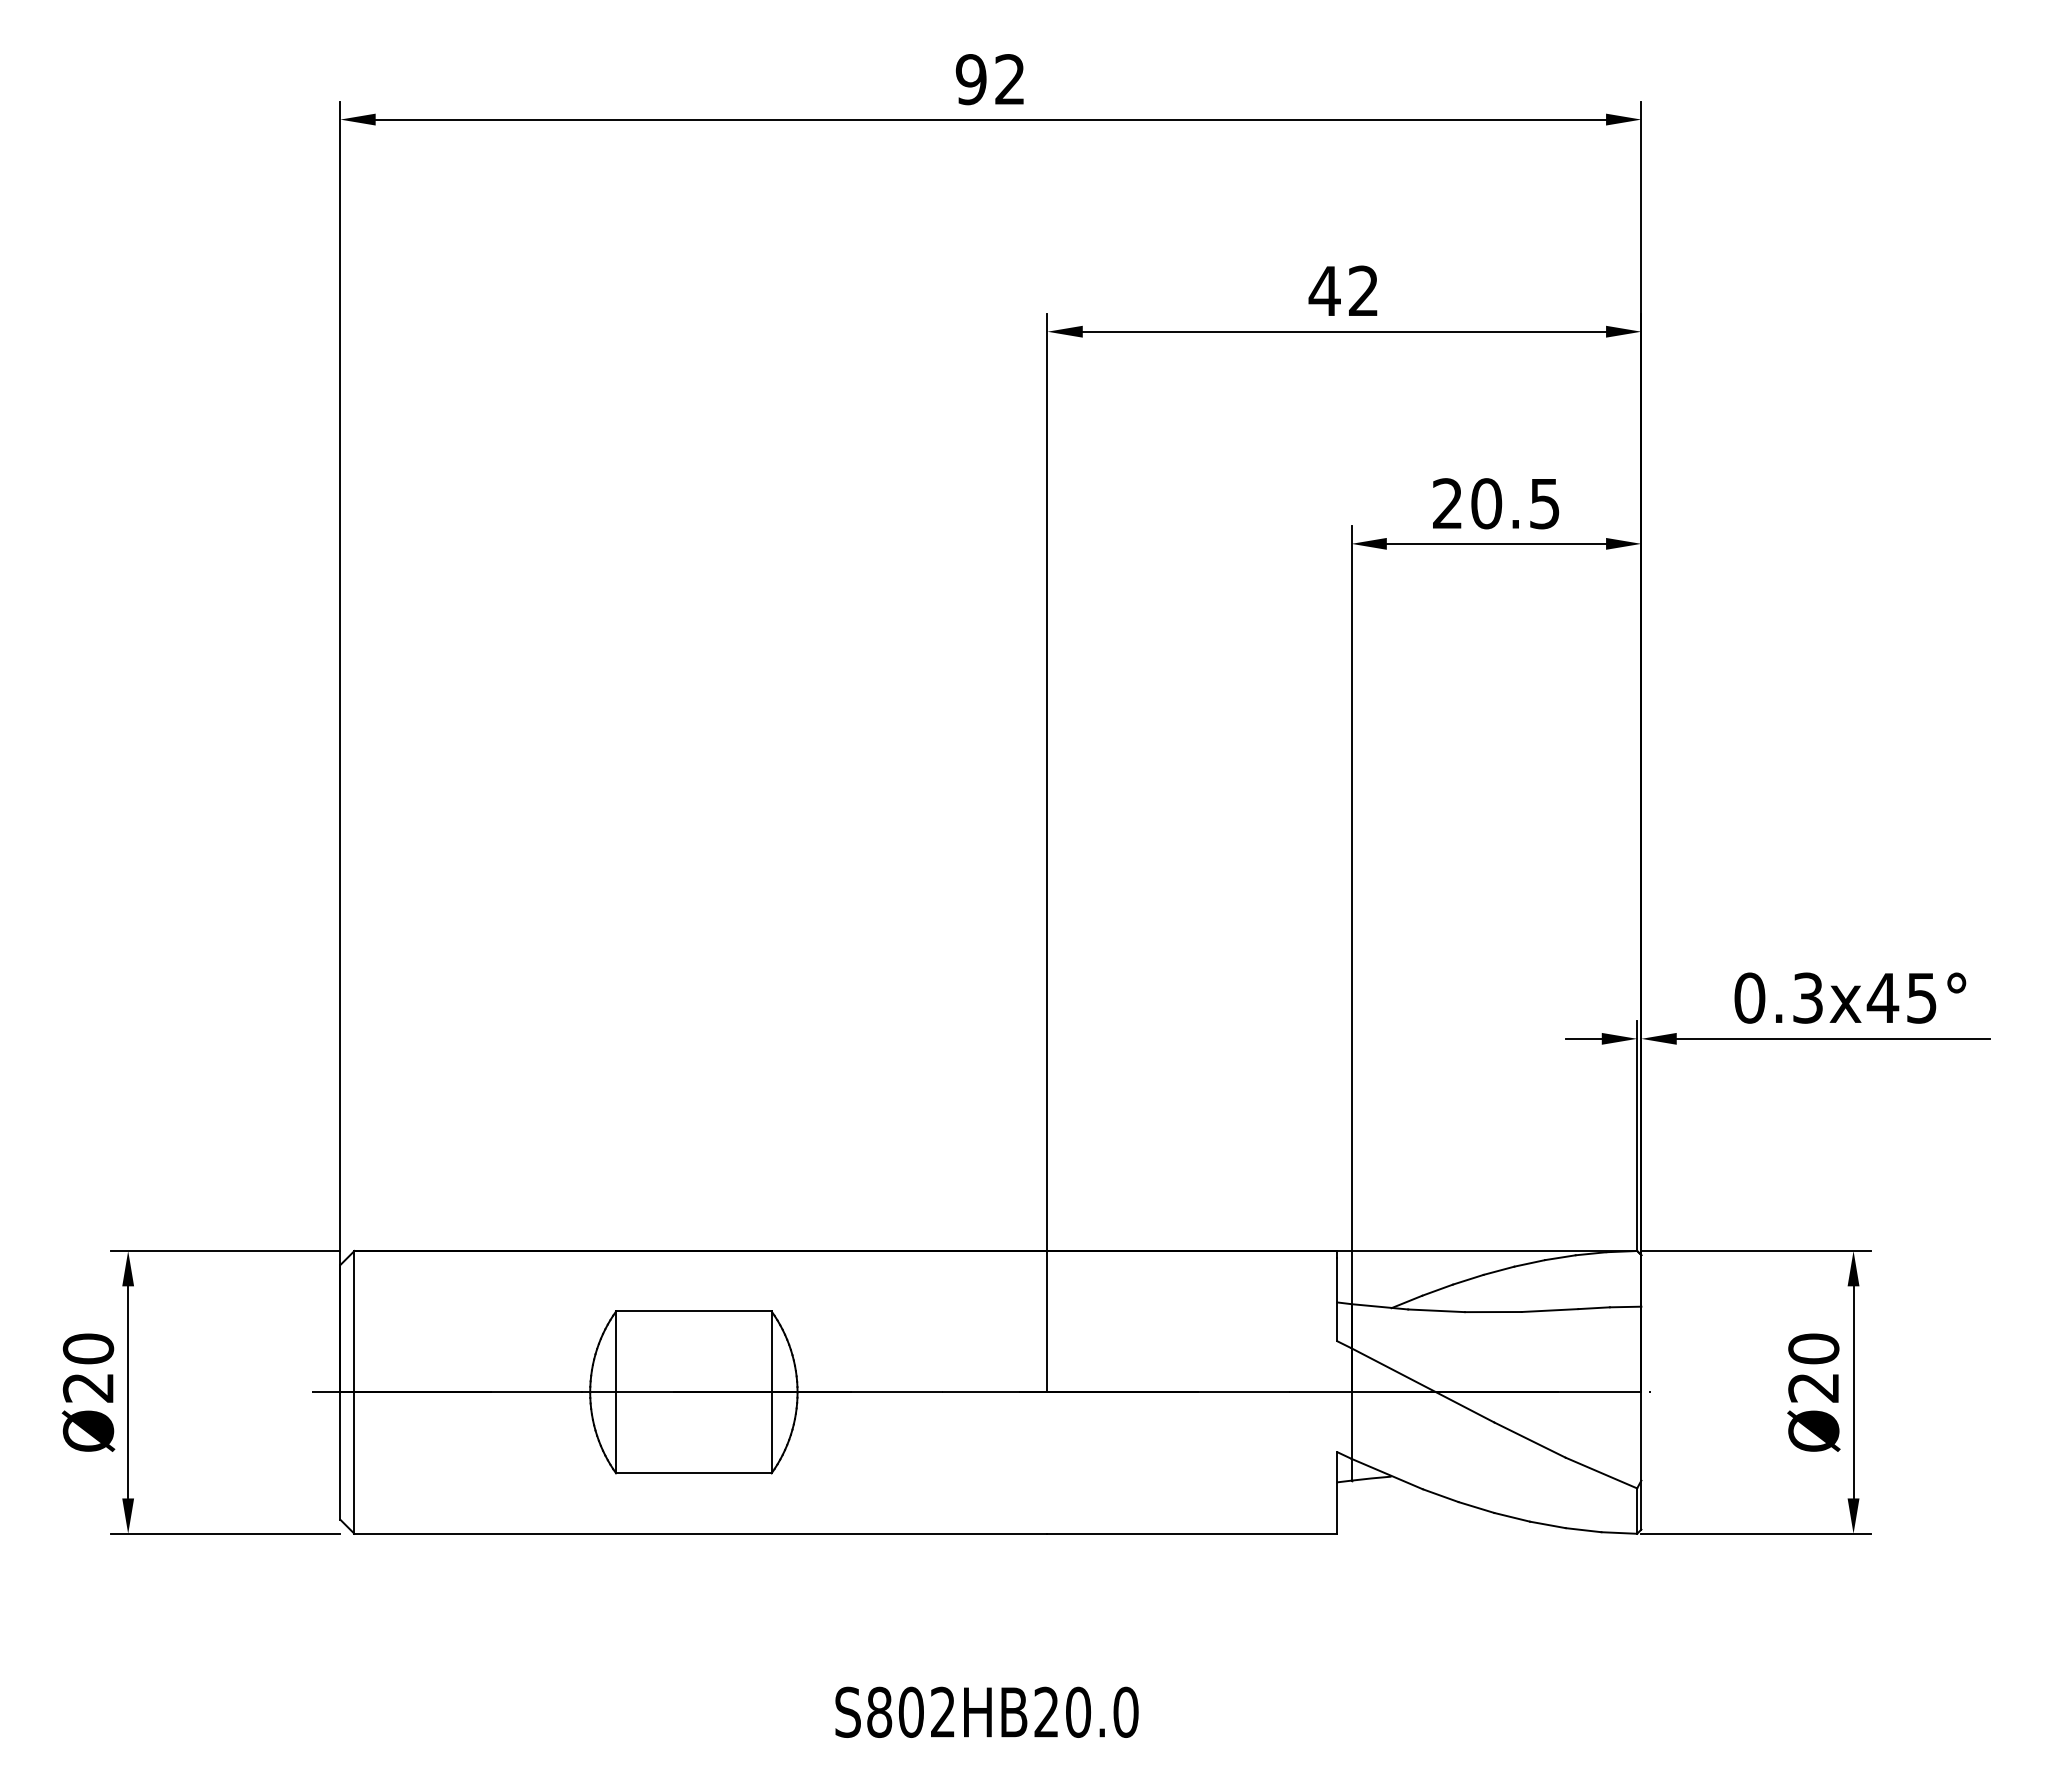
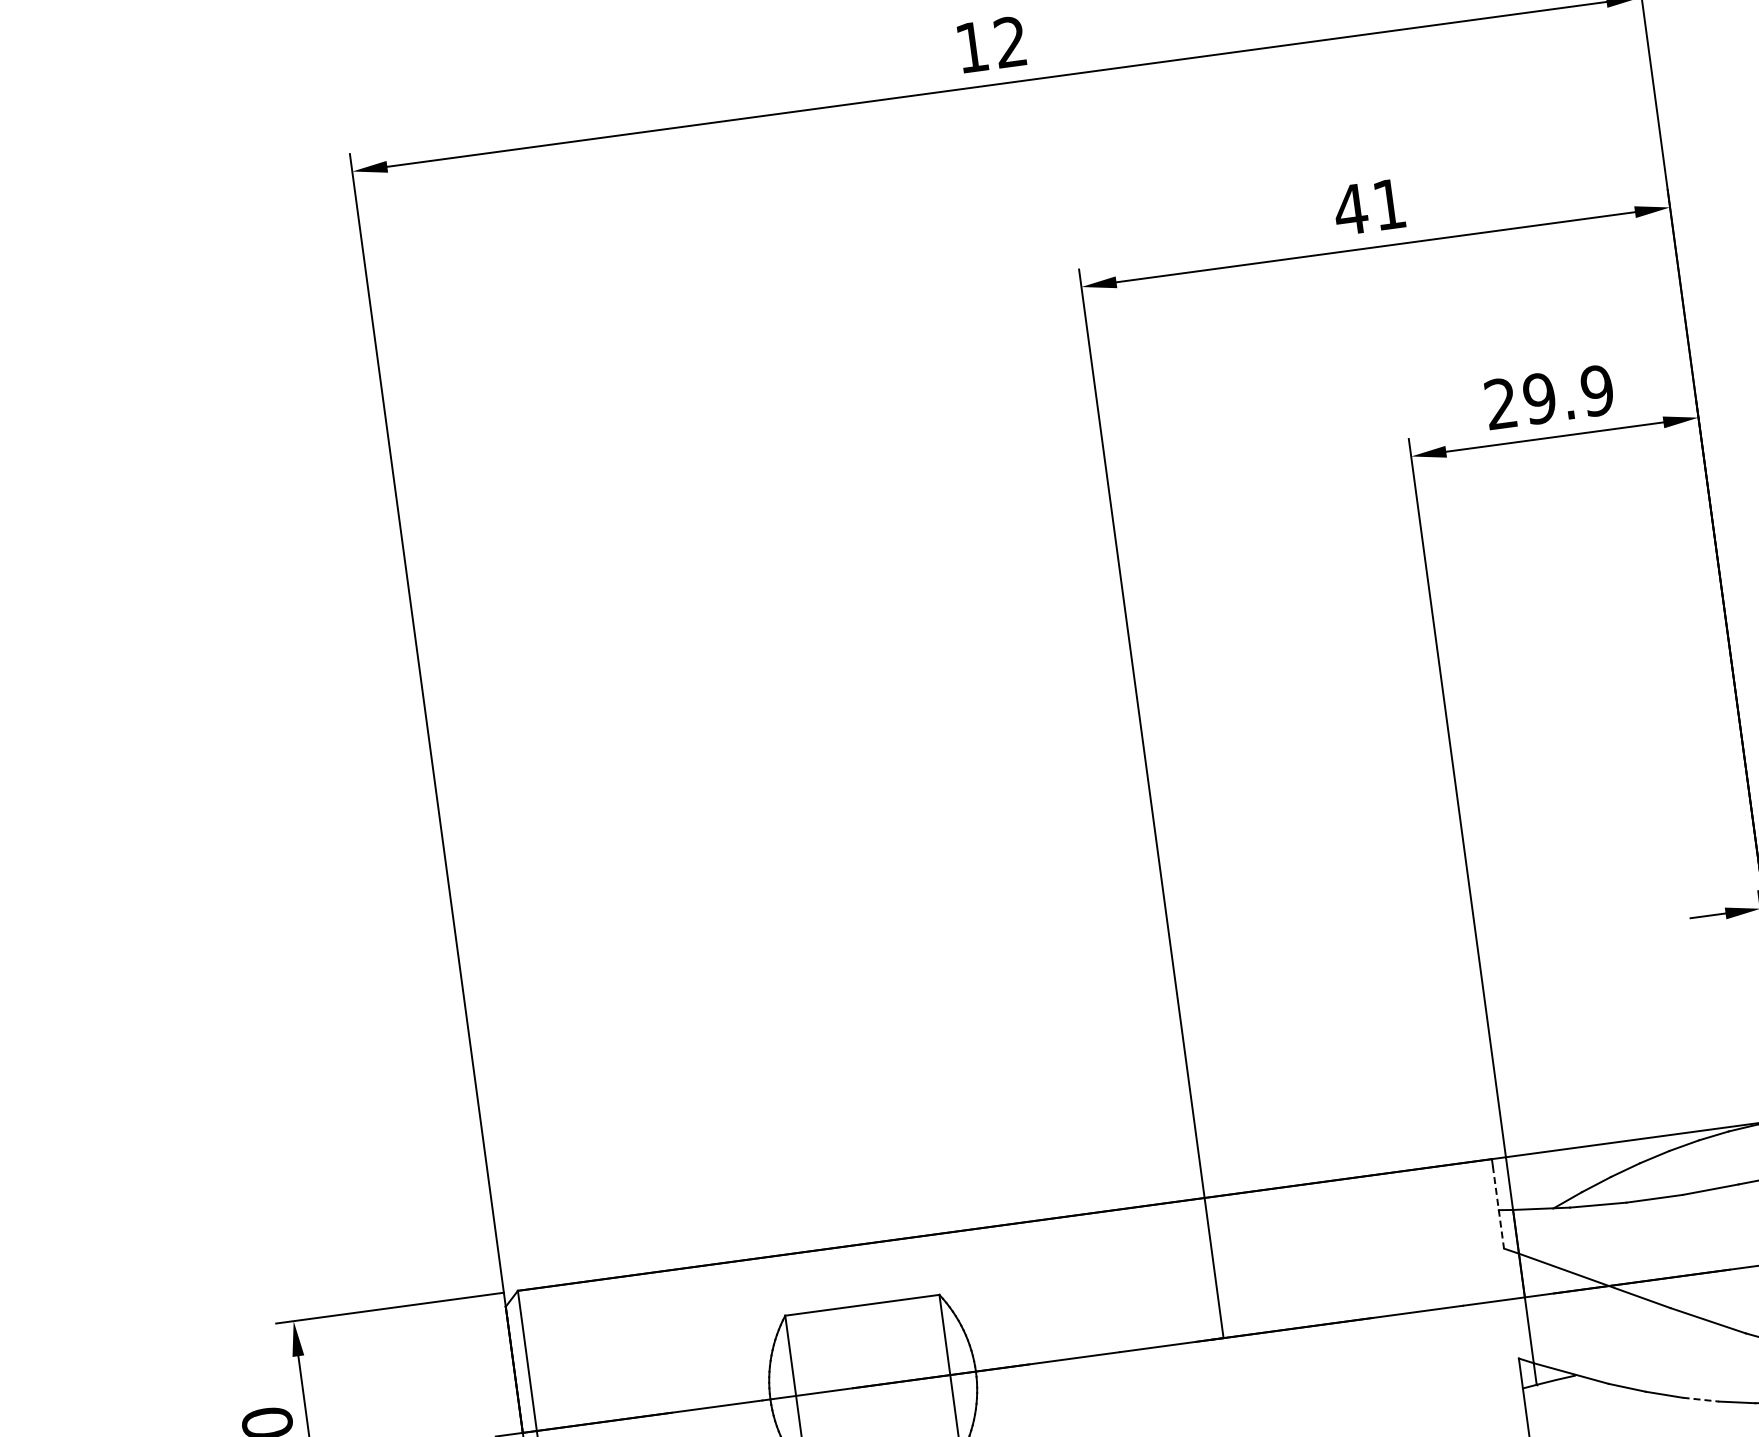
text: (970, 79) -> (971, 47), 92 -> 12
text: (1363, 290) -> (1389, 203), 42 -> 41
text: (1515, 503) -> (1568, 394), 20.5 -> 29.9
line: (1337, 1299) -> (1498, 1207), solid -> dashed
line: (1512, 1517) -> (1701, 1399), solid -> dashed

